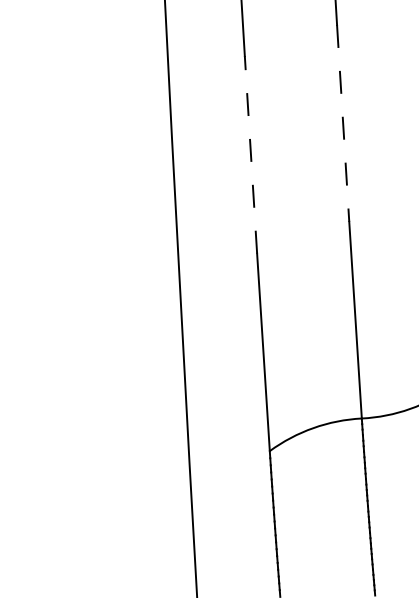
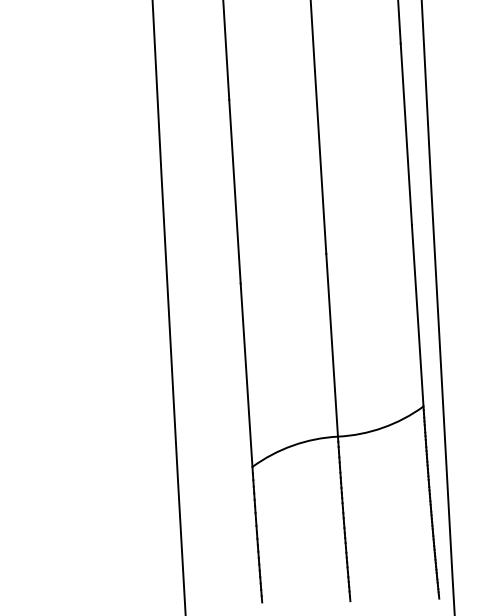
line: (343, 123) -> (320, 162), dashed -> solid
line: (250, 154) -> (234, 191), dashed -> solid

